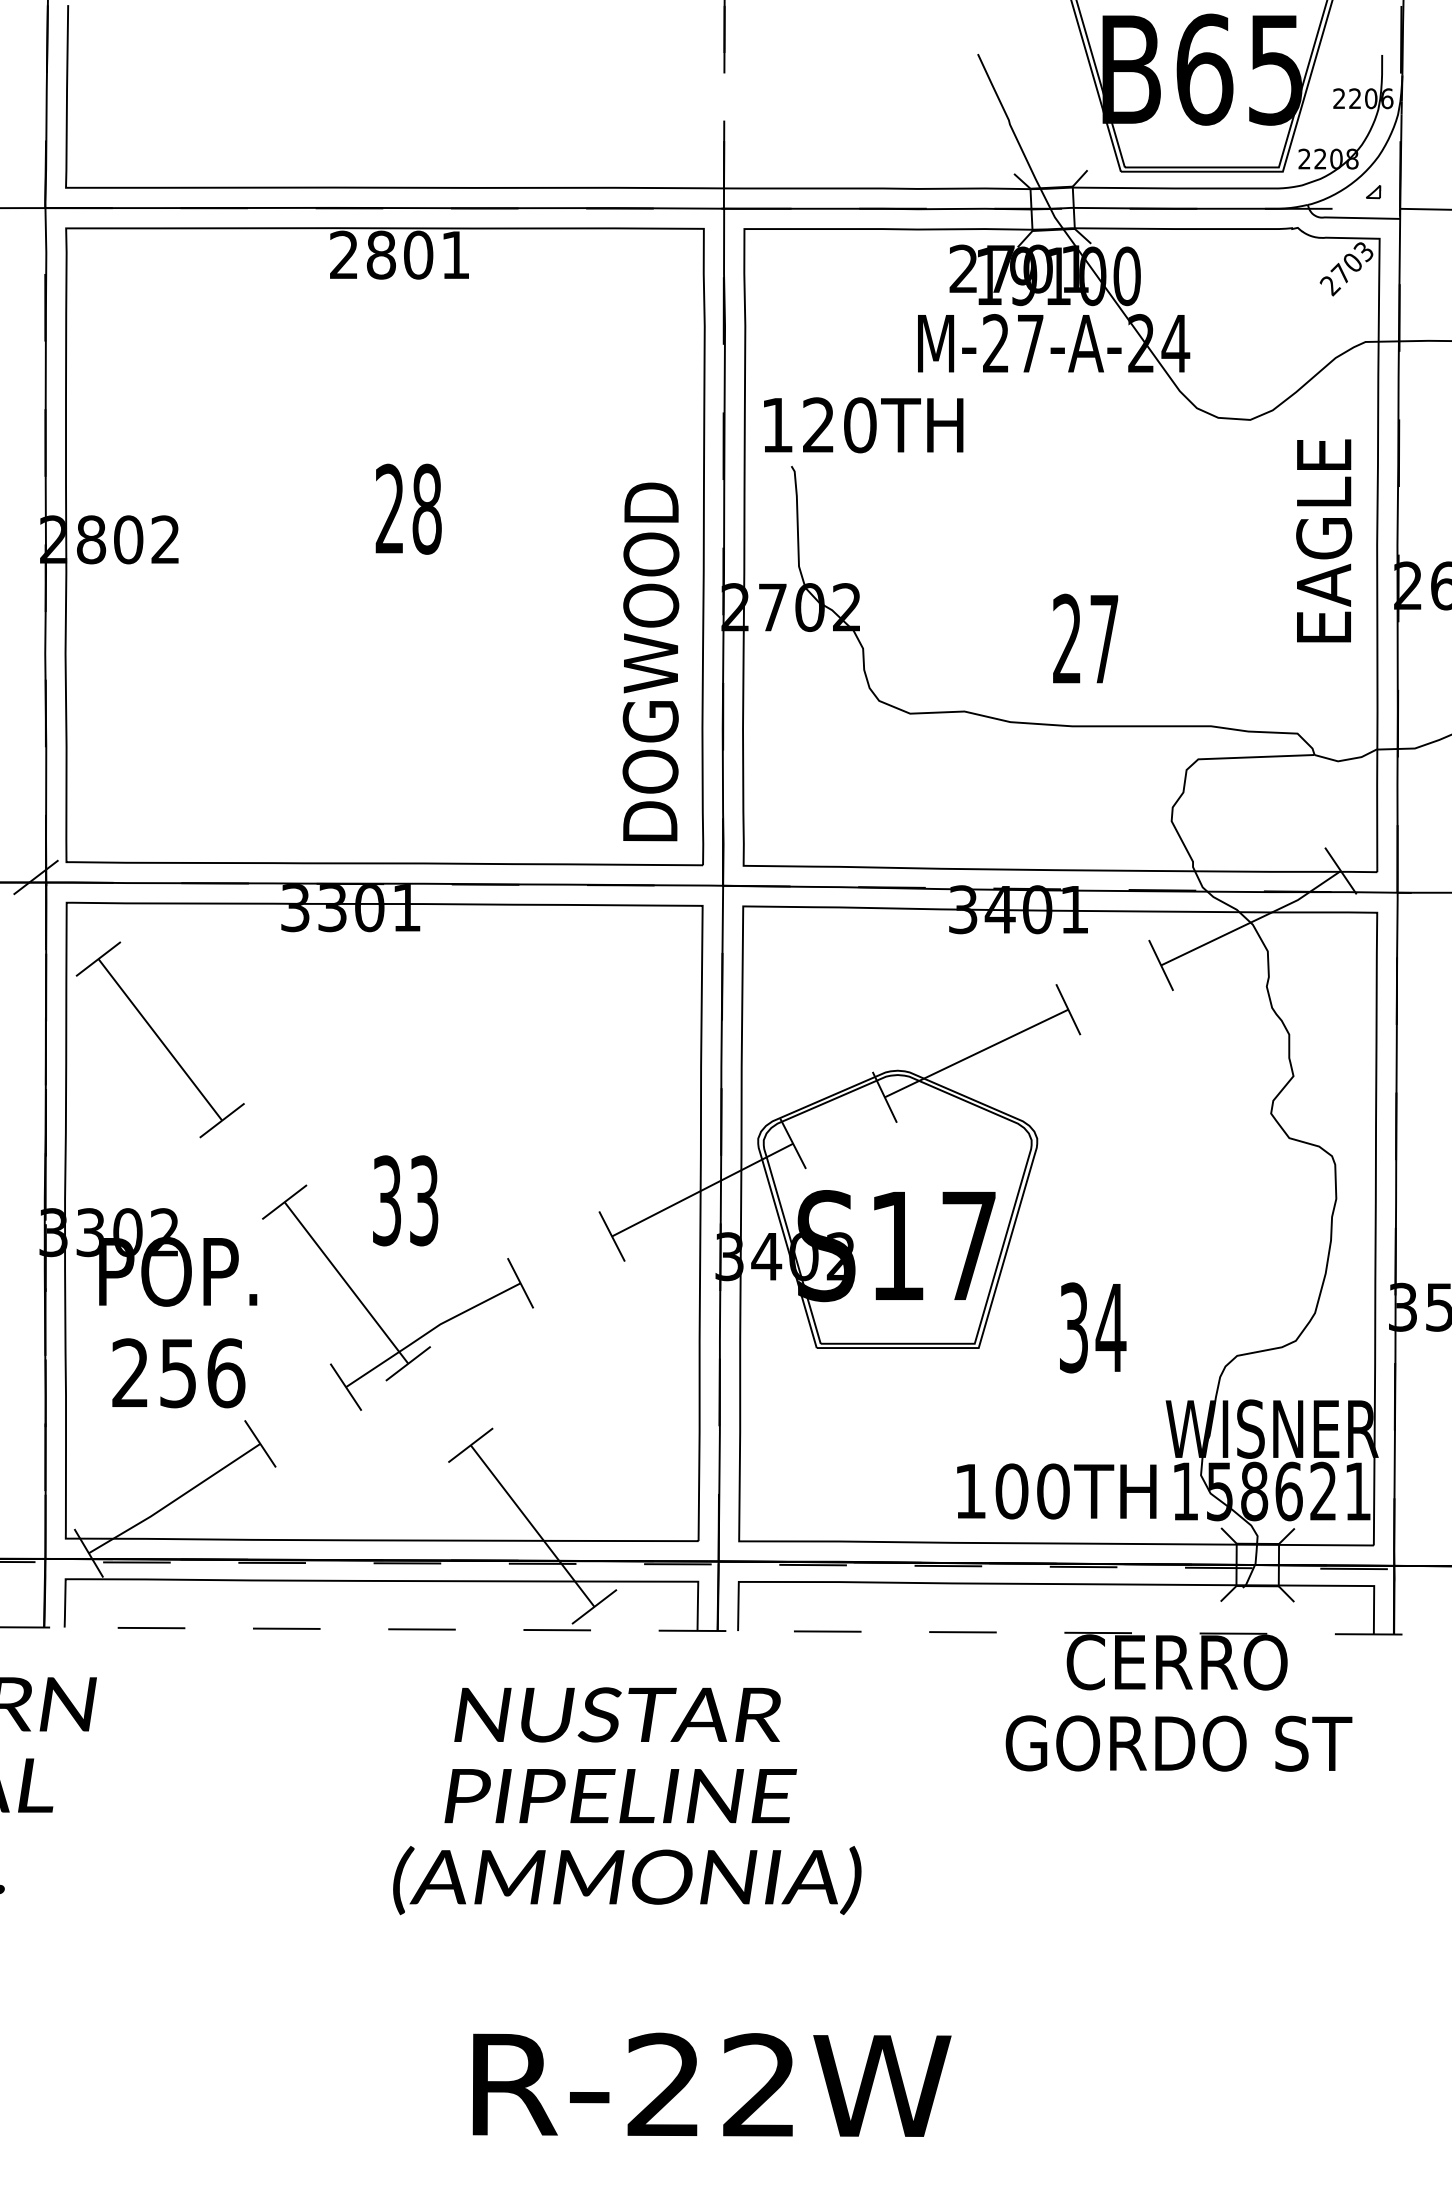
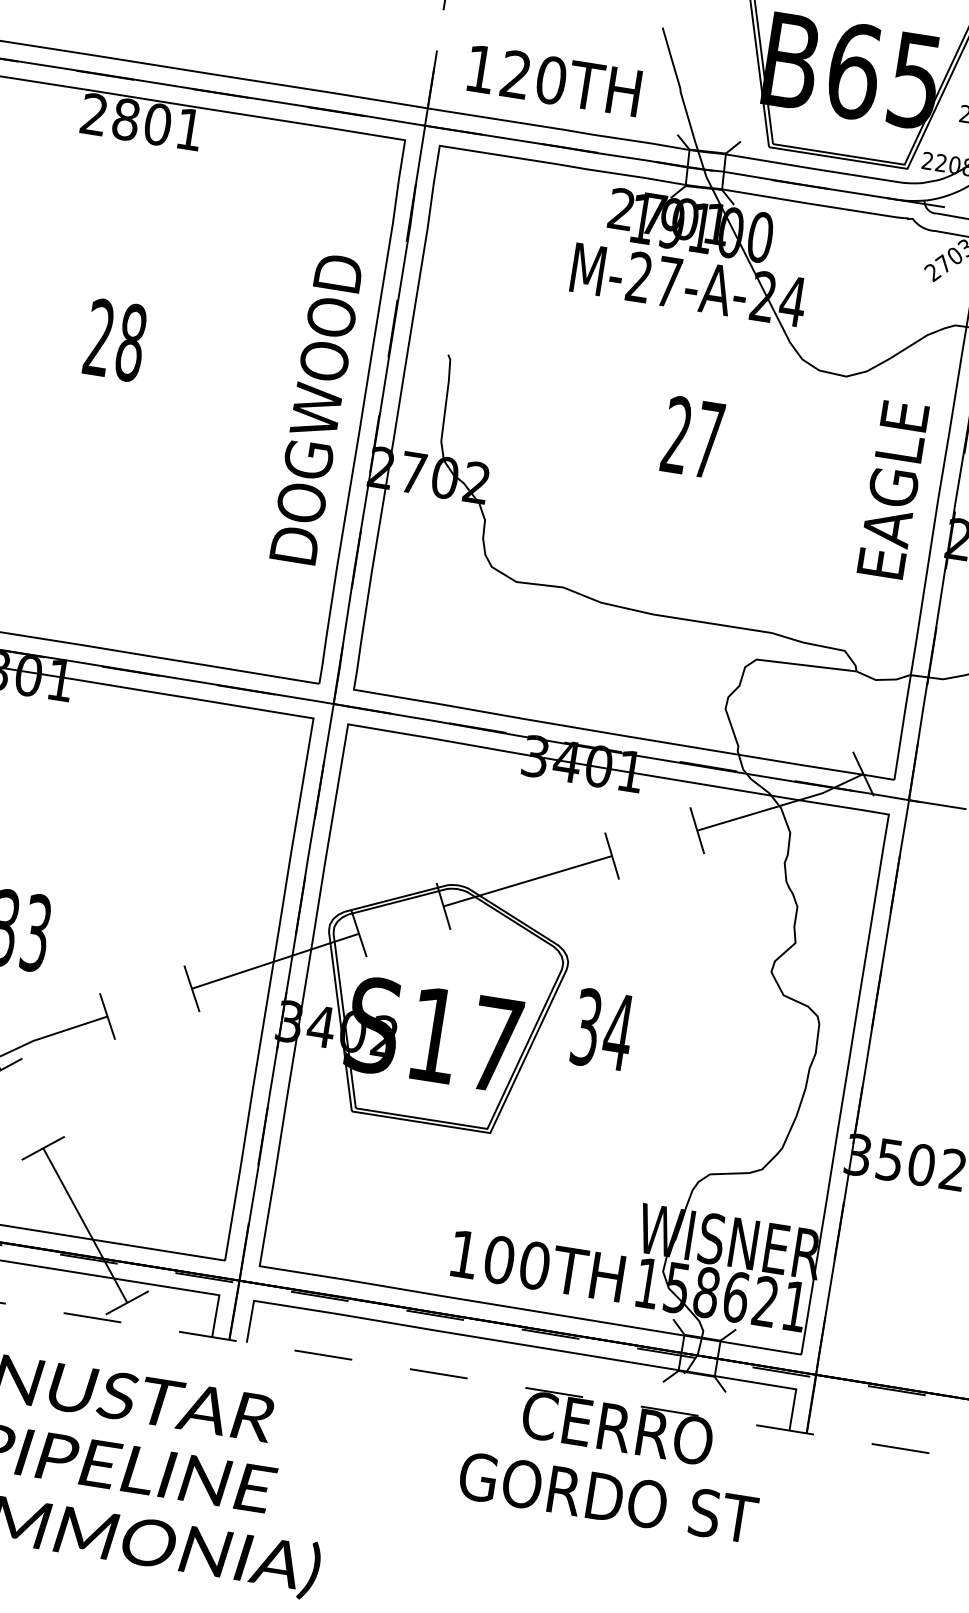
text: (863, 425) -> (554, 80), moved
text: (1085, 638) -> (692, 437), moved
text: (650, 661) -> (316, 408), moved
text: (1093, 1327) -> (603, 1029), moved

